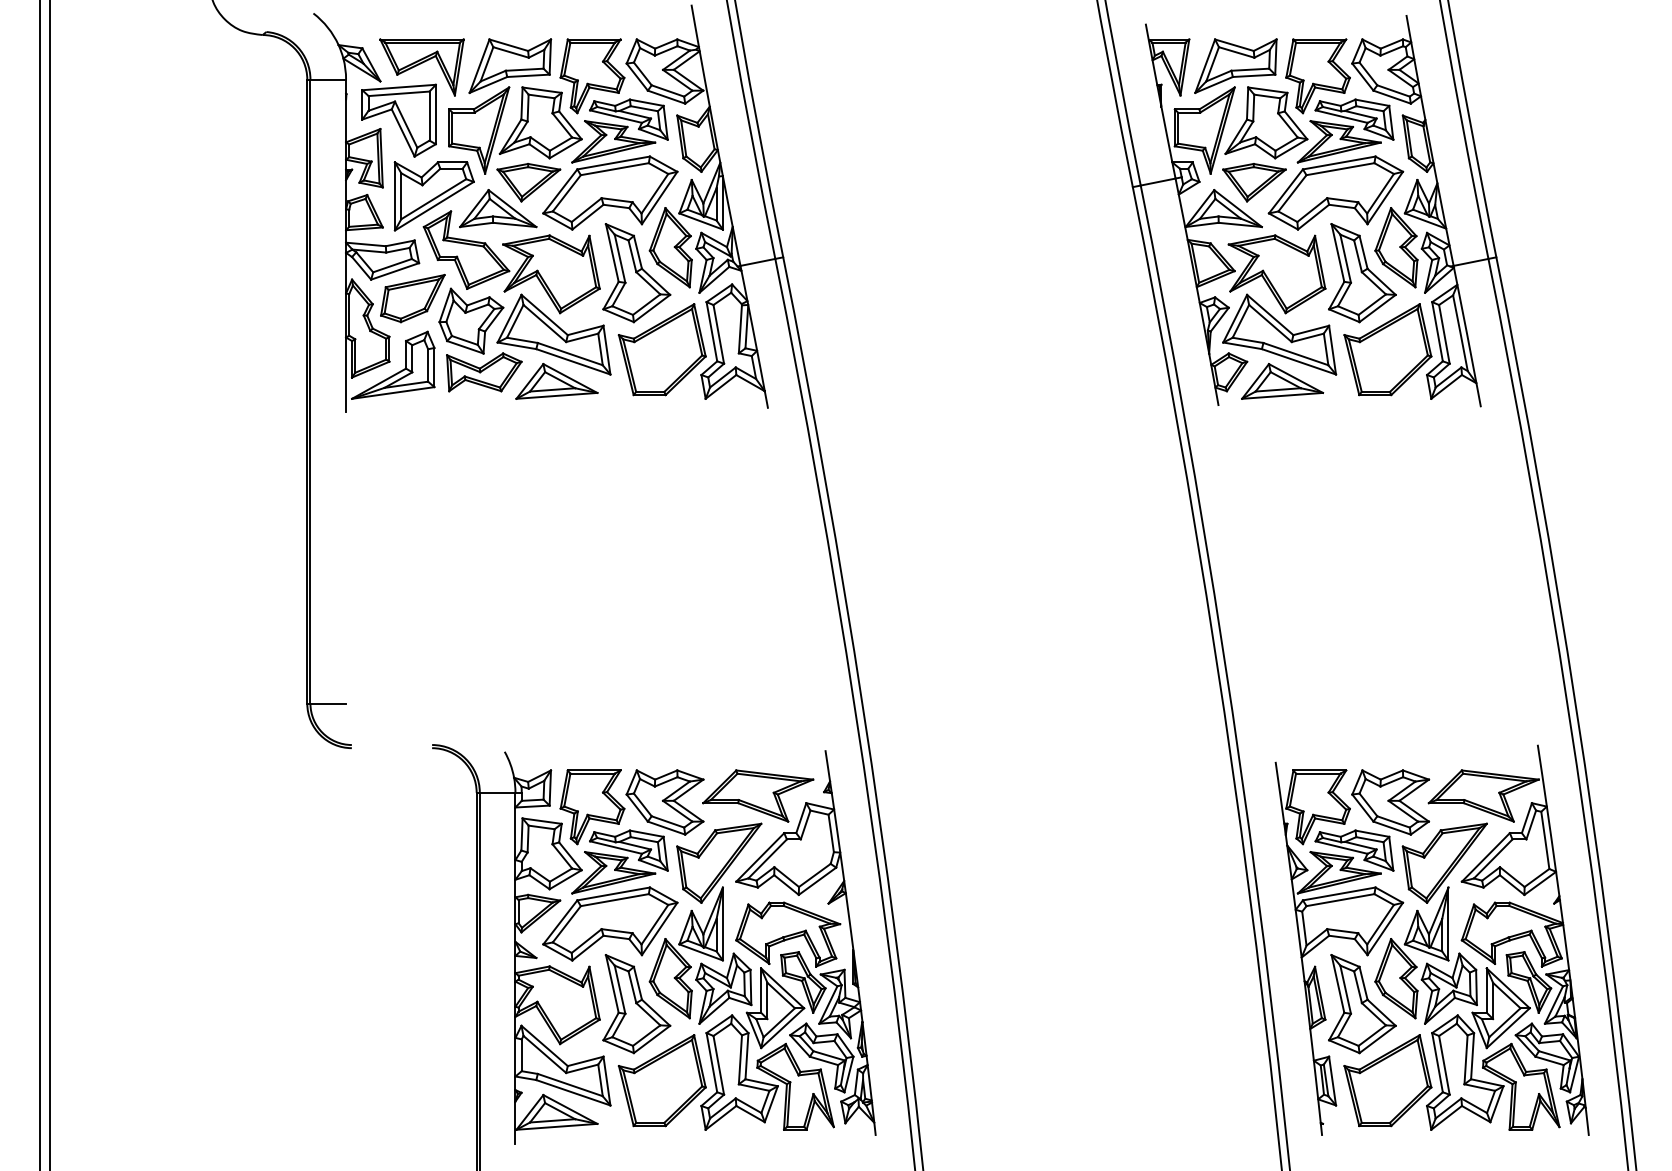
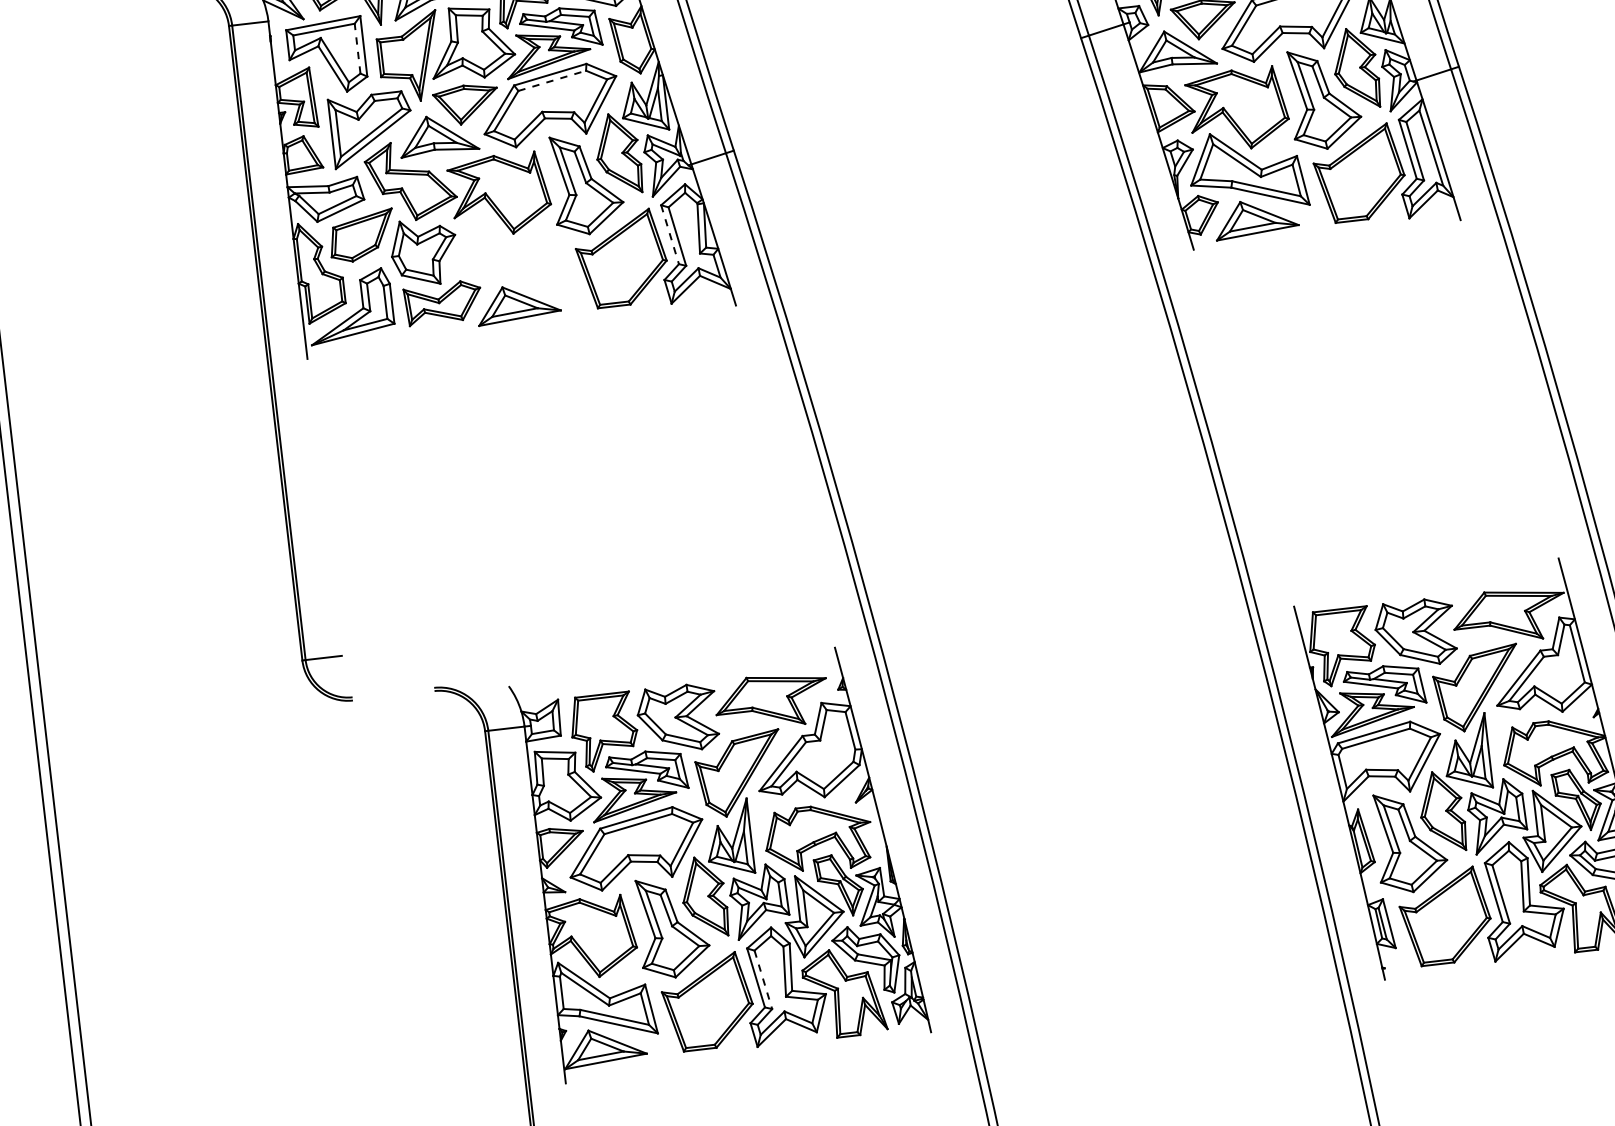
line: (429, 116) -> (357, 49), solid -> dashed
line: (614, 169) -> (551, 81), solid -> dashed
line: (712, 332) -> (670, 235), solid -> dashed
part: (553, 334) -> (509, 256), removed
line: (718, 1065) -> (763, 980), solid -> dashed

